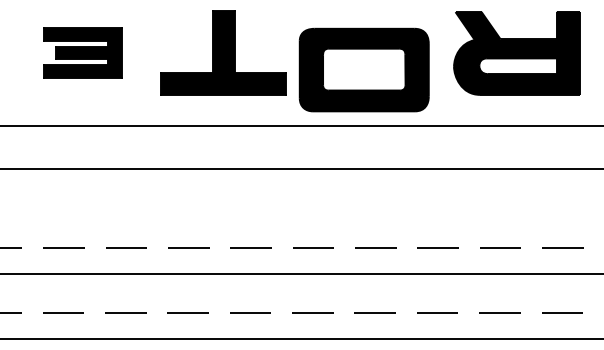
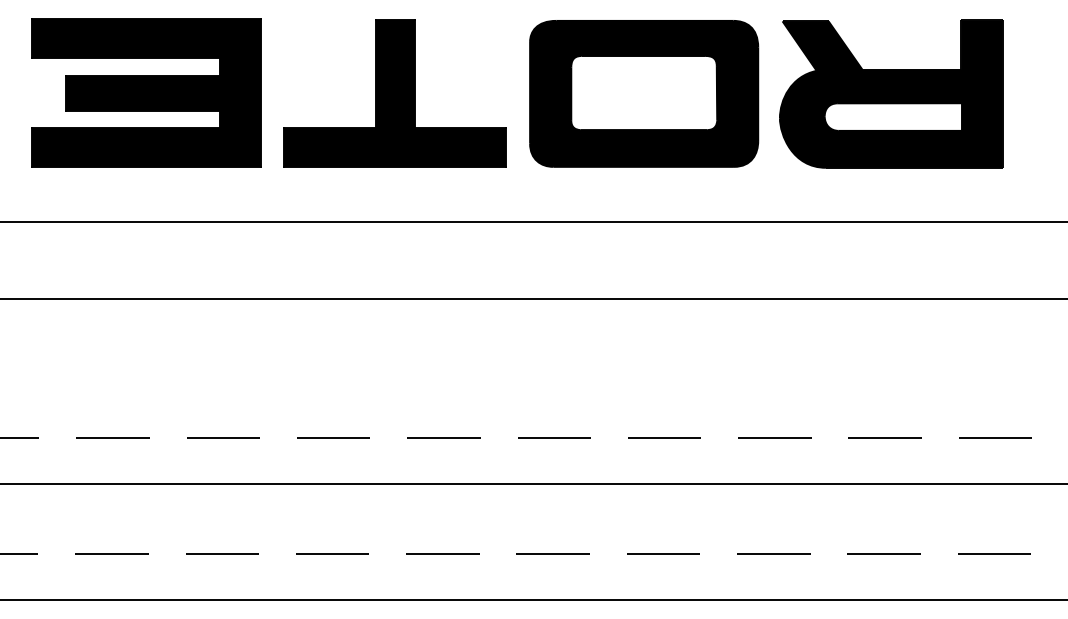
part: (82, 52) -> (145, 92), size x1.67
part: (516, 53) -> (890, 94), moved
part: (363, 69) -> (642, 92), moved

